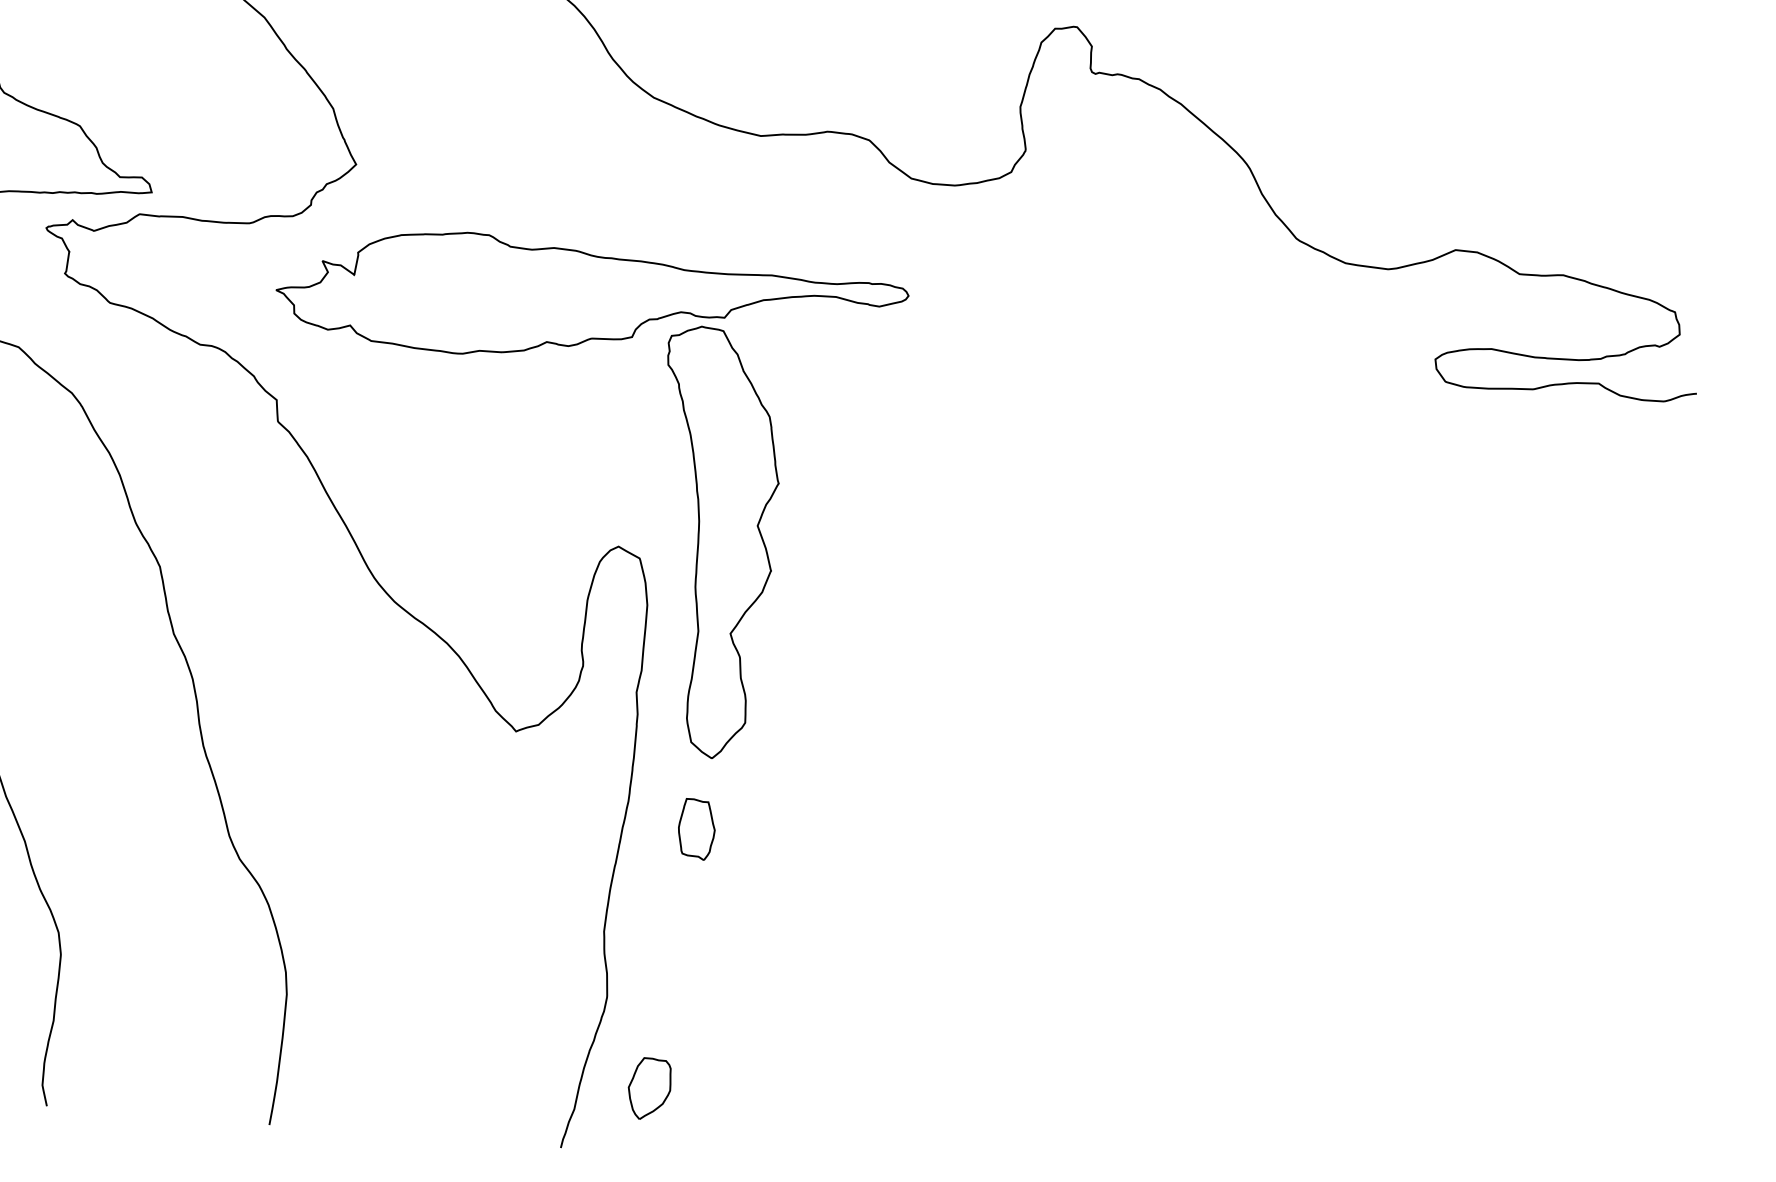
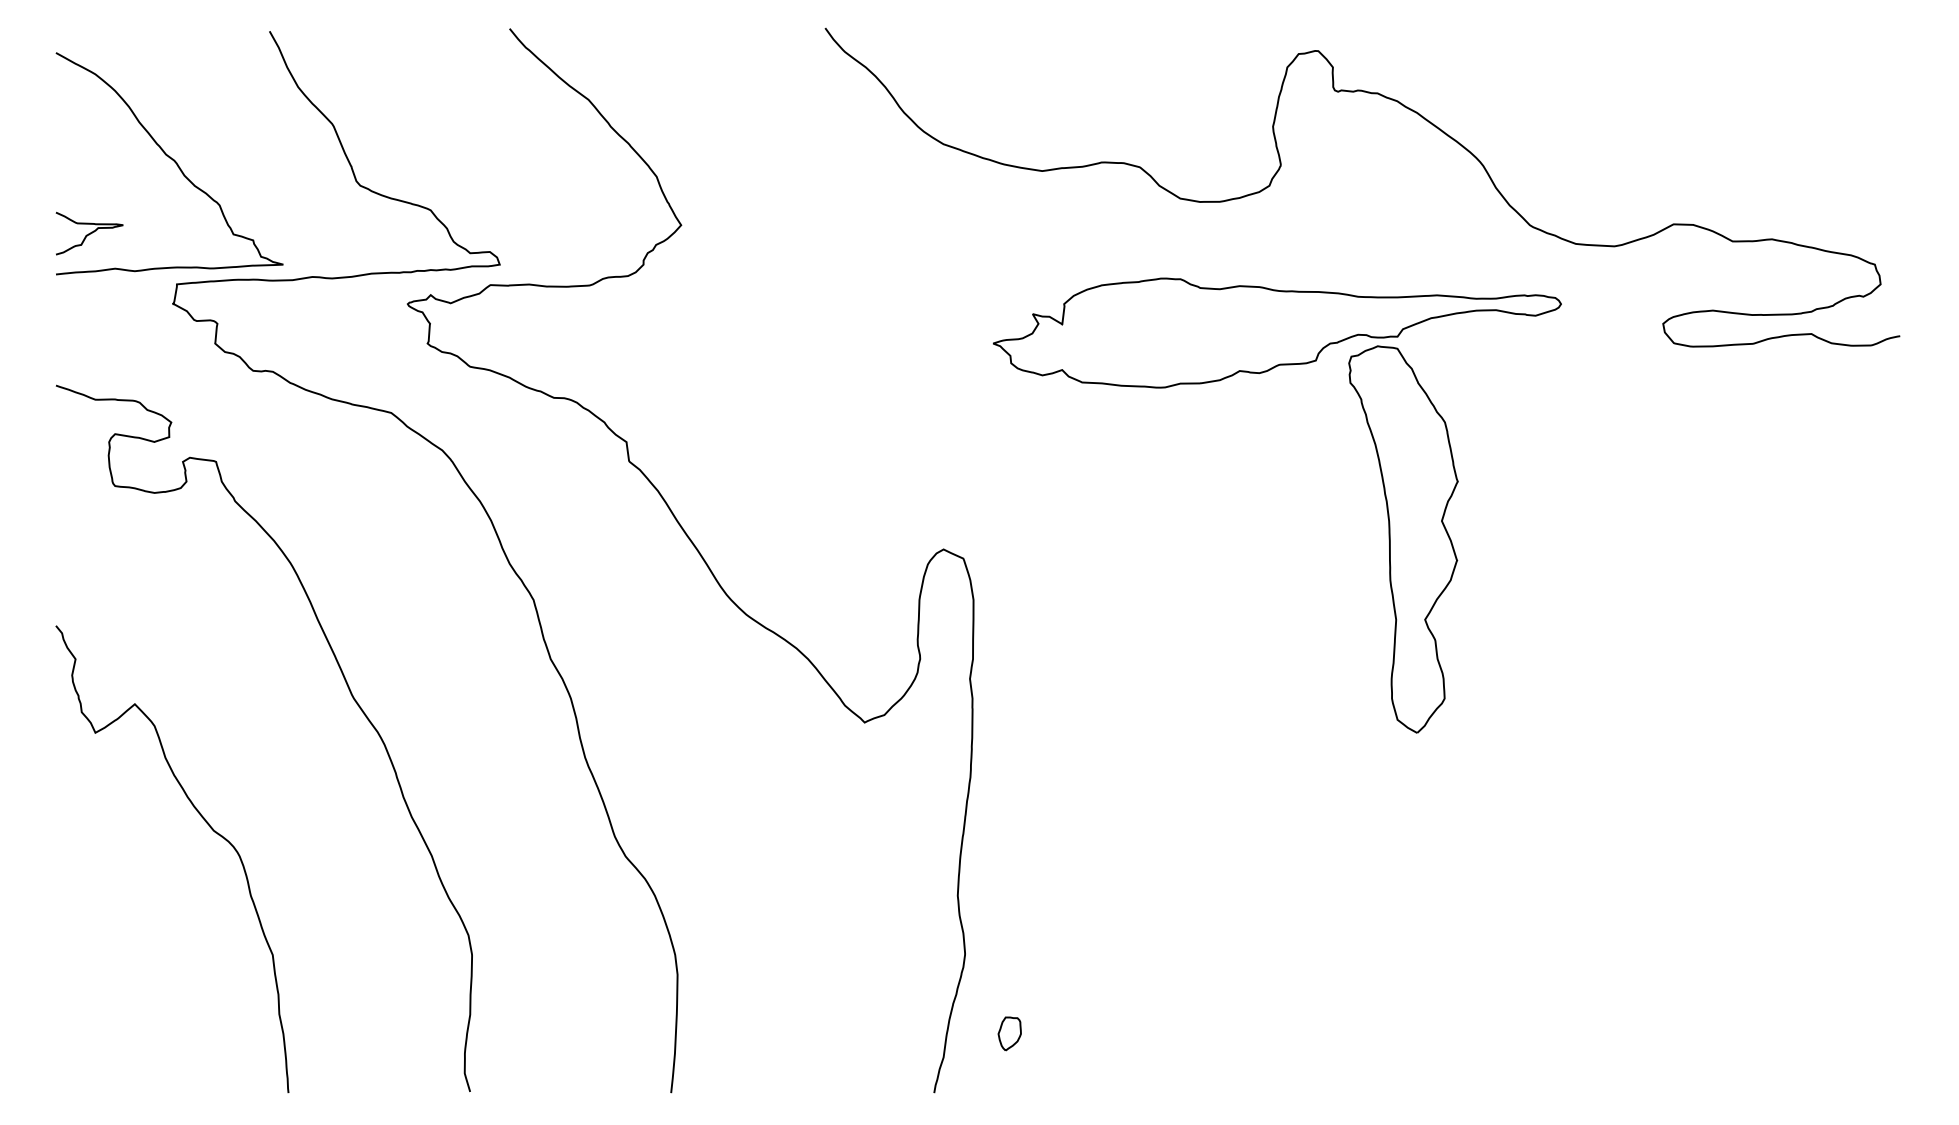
part: (695, 488) -> (1383, 491), moved
part: (696, 829) -> (1033, 797), removed
part: (649, 1088) -> (1009, 1033), size x0.6

